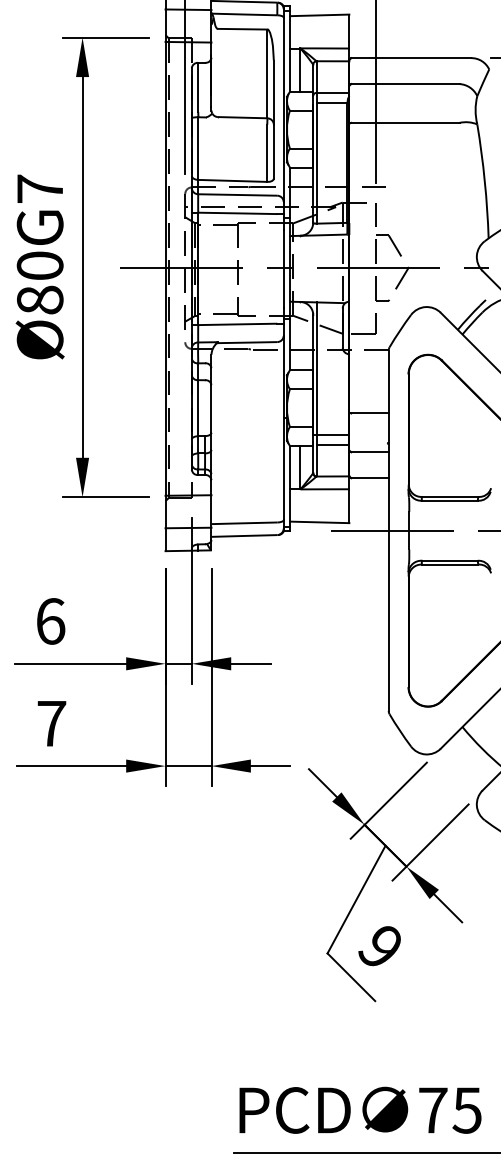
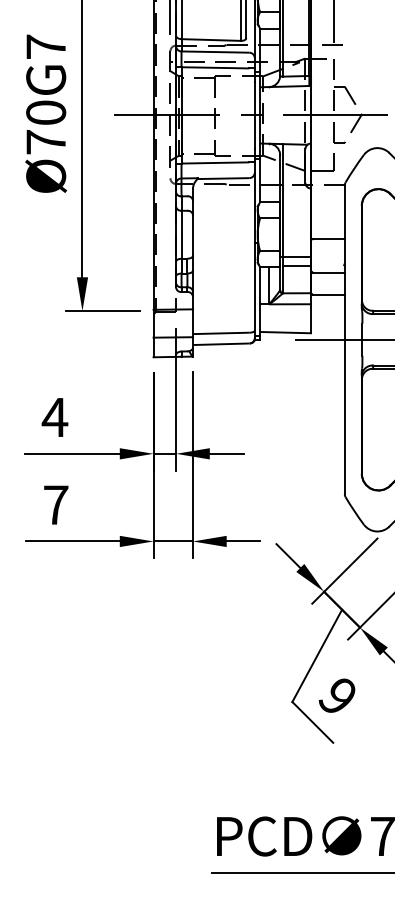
text: (40, 299) -> (46, 141), Ø80G7 -> Ø70G7
text: (50, 621) -> (54, 417), 6 -> 4

